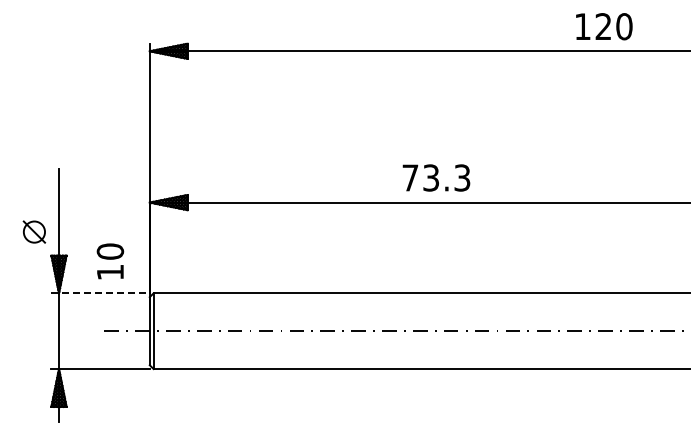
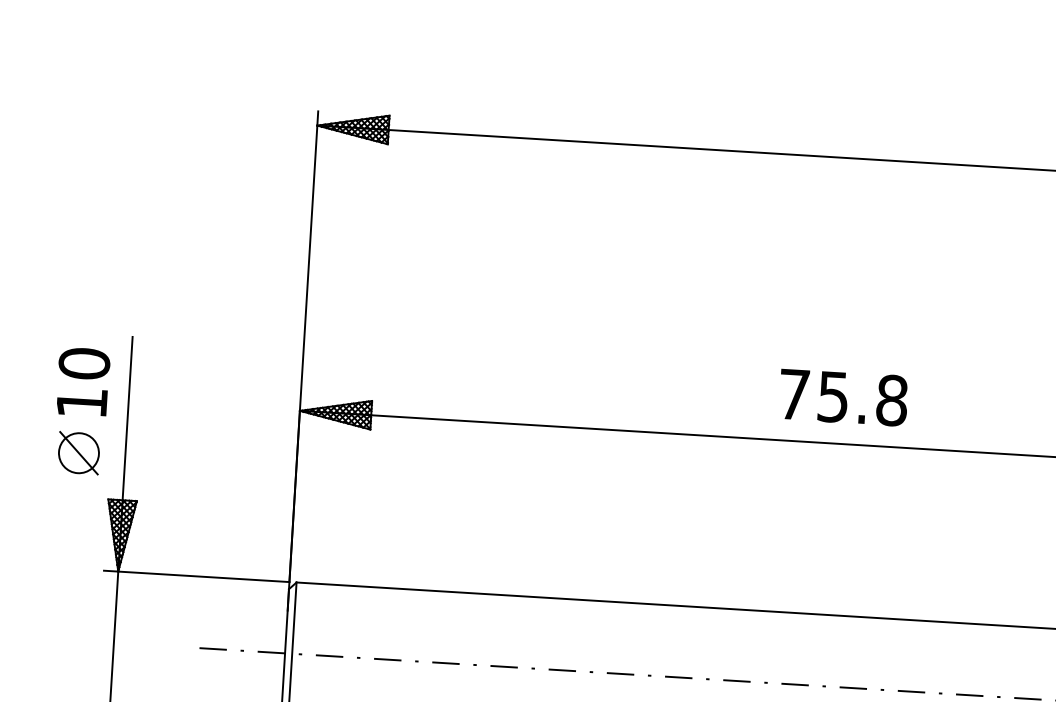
text: (447, 177) -> (864, 397), 73.3 -> 75.8
text: (110, 261) -> (83, 382), moved
line: (101, 293) -> (198, 576), dashed -> solid

